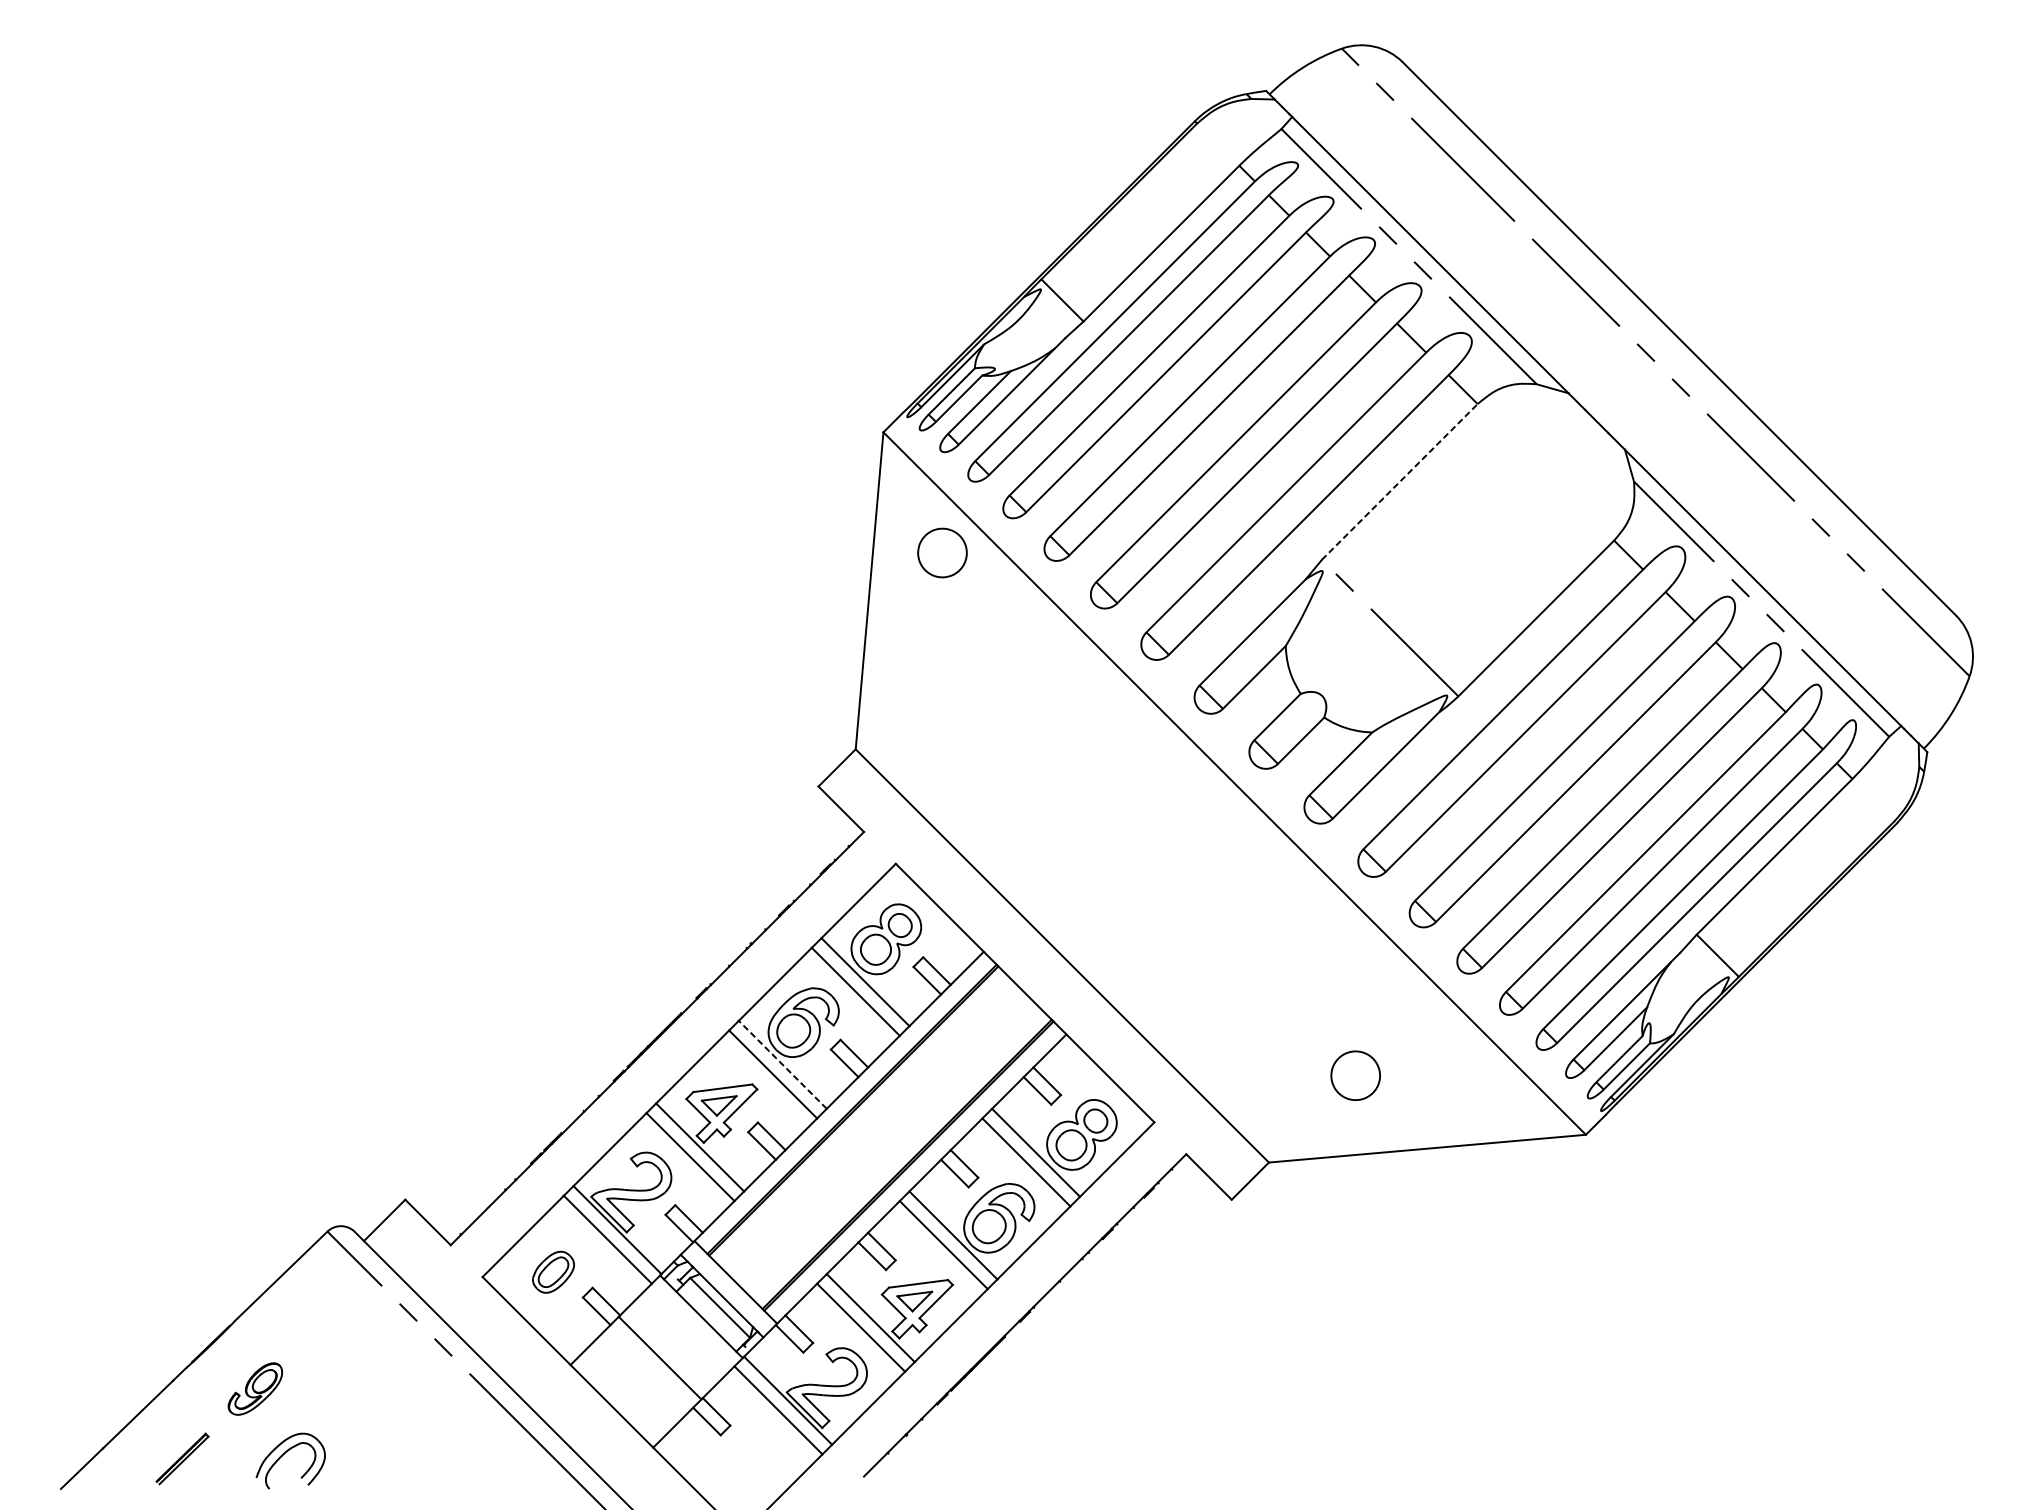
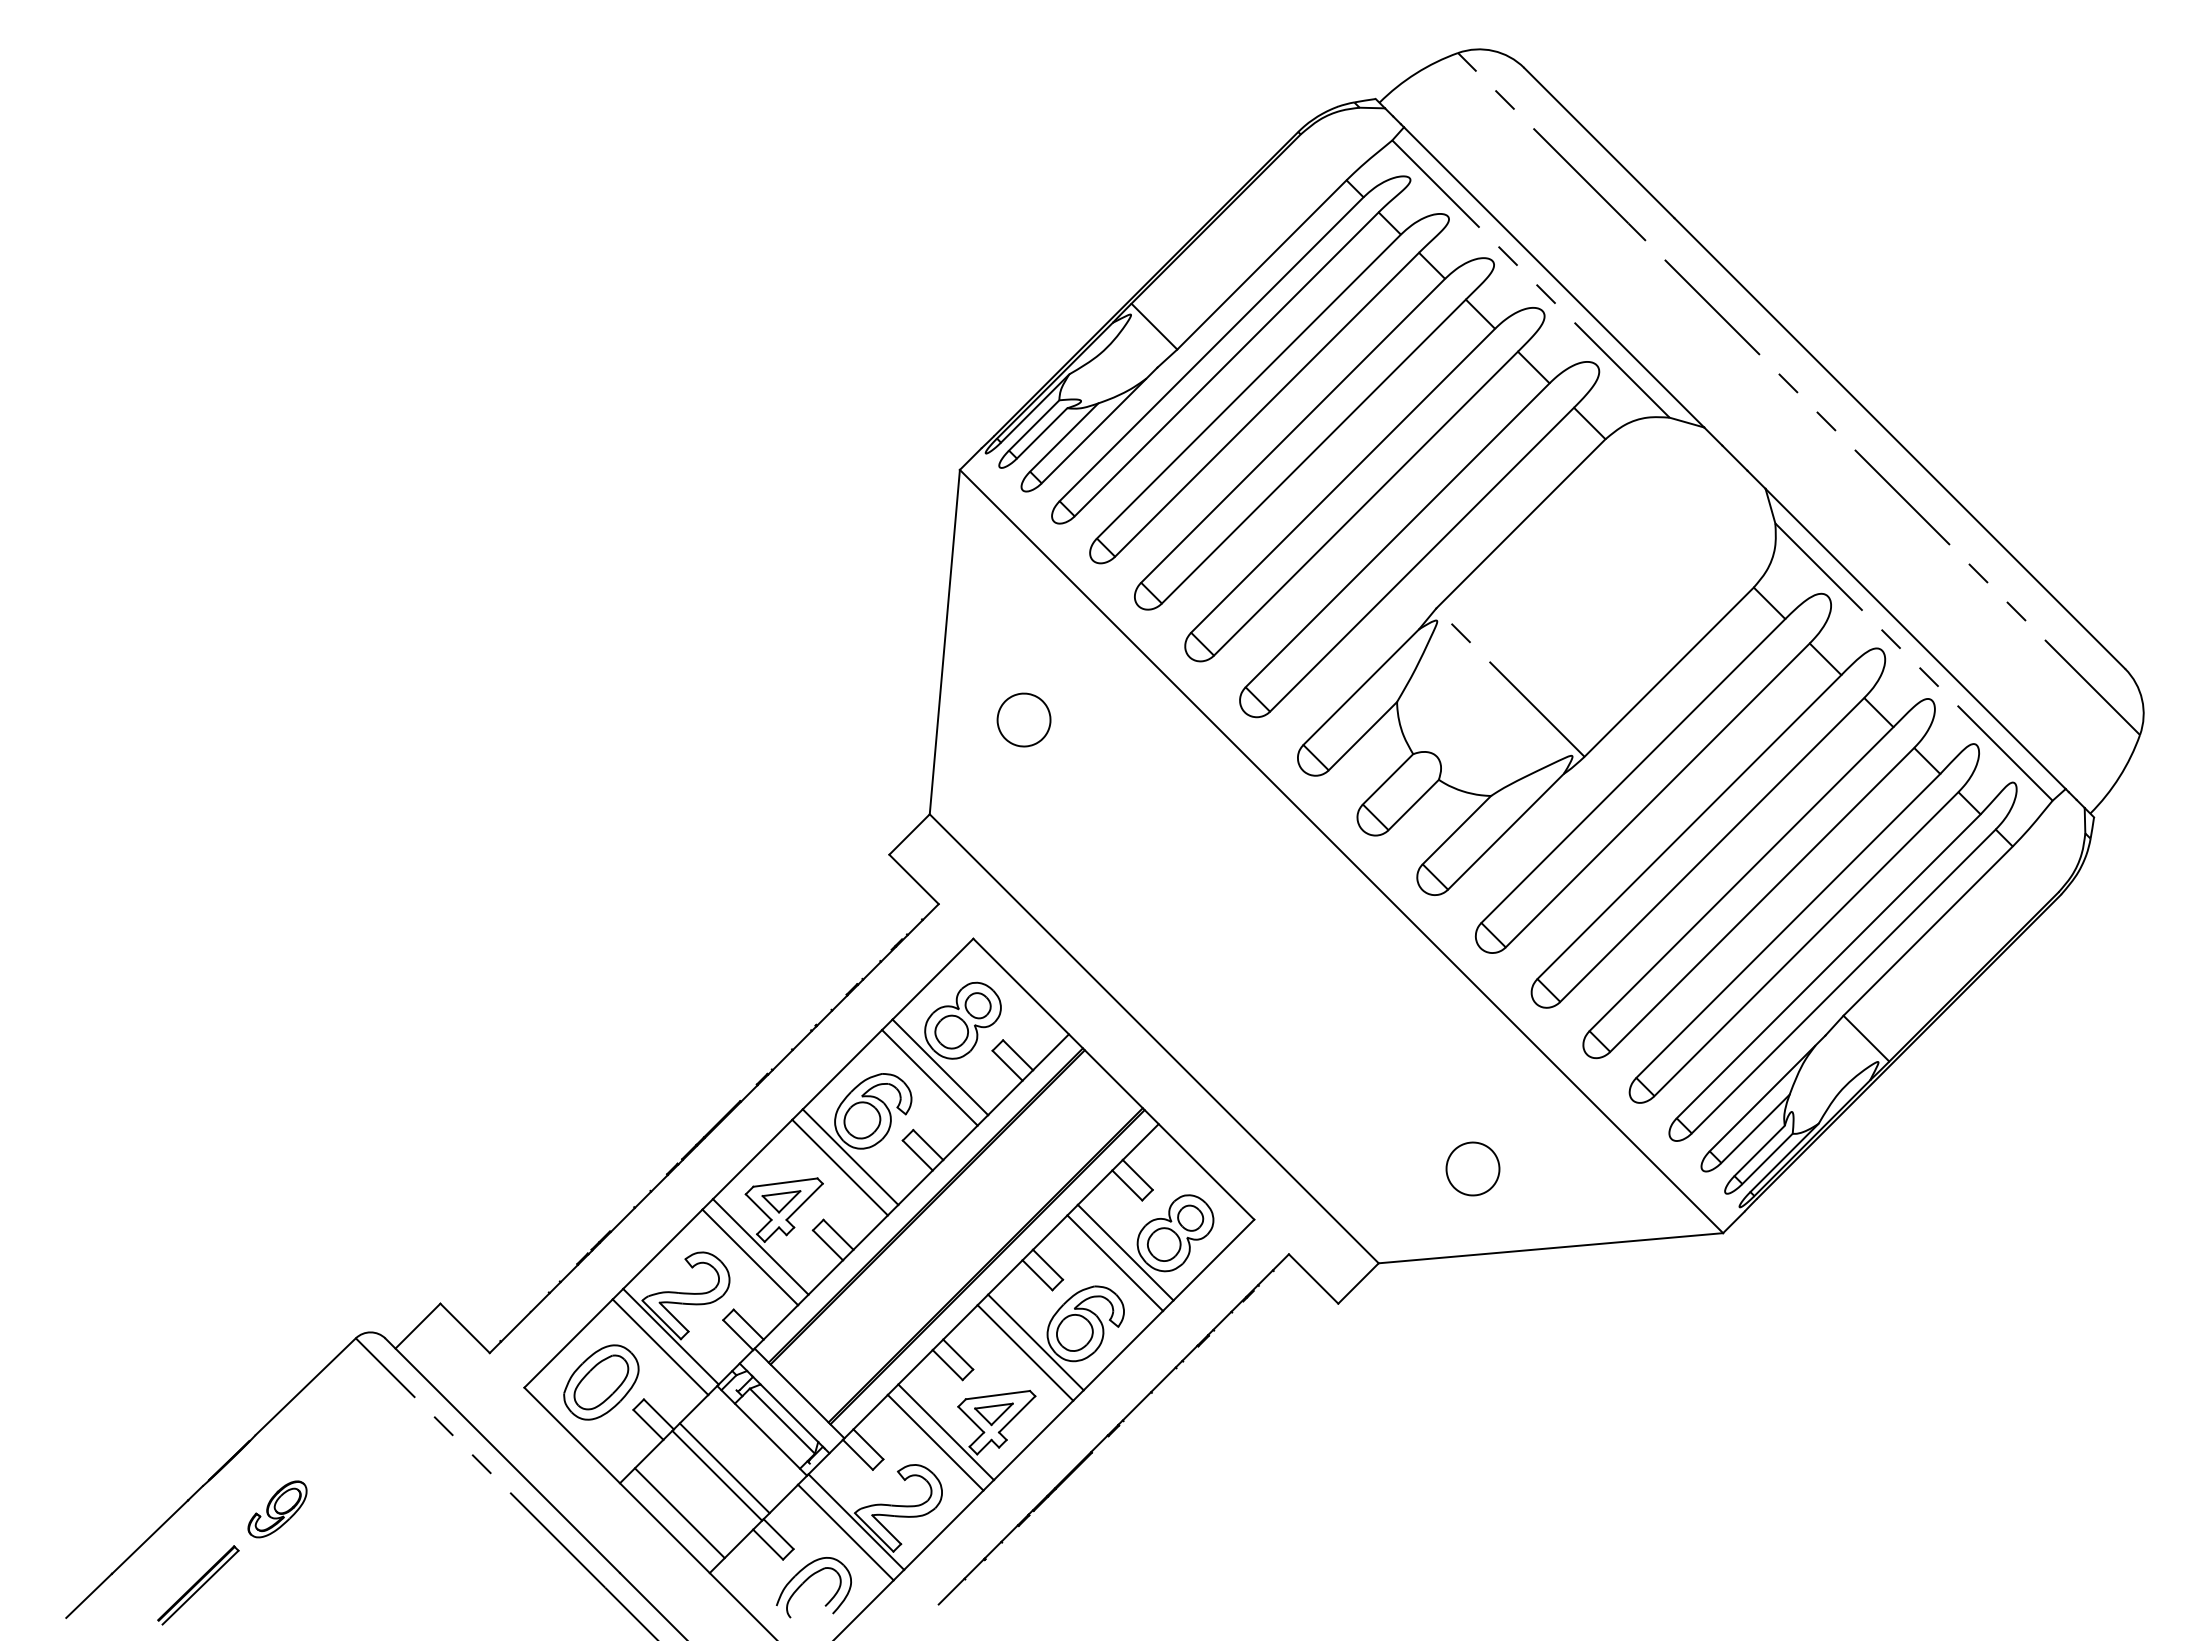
line: (1399, 481) -> (1520, 523), dashed -> solid
part: (941, 552) -> (1023, 719), moved
line: (782, 1065) -> (850, 1157), dashed -> solid
part: (553, 1272) -> (601, 1382), size x1.67
line: (666, 1351) -> (724, 1468), added
line: (625, 1392) -> (679, 1513), added
part: (284, 1454) -> (807, 1580), moved
part: (182, 1459) -> (198, 1585), size x1.43

